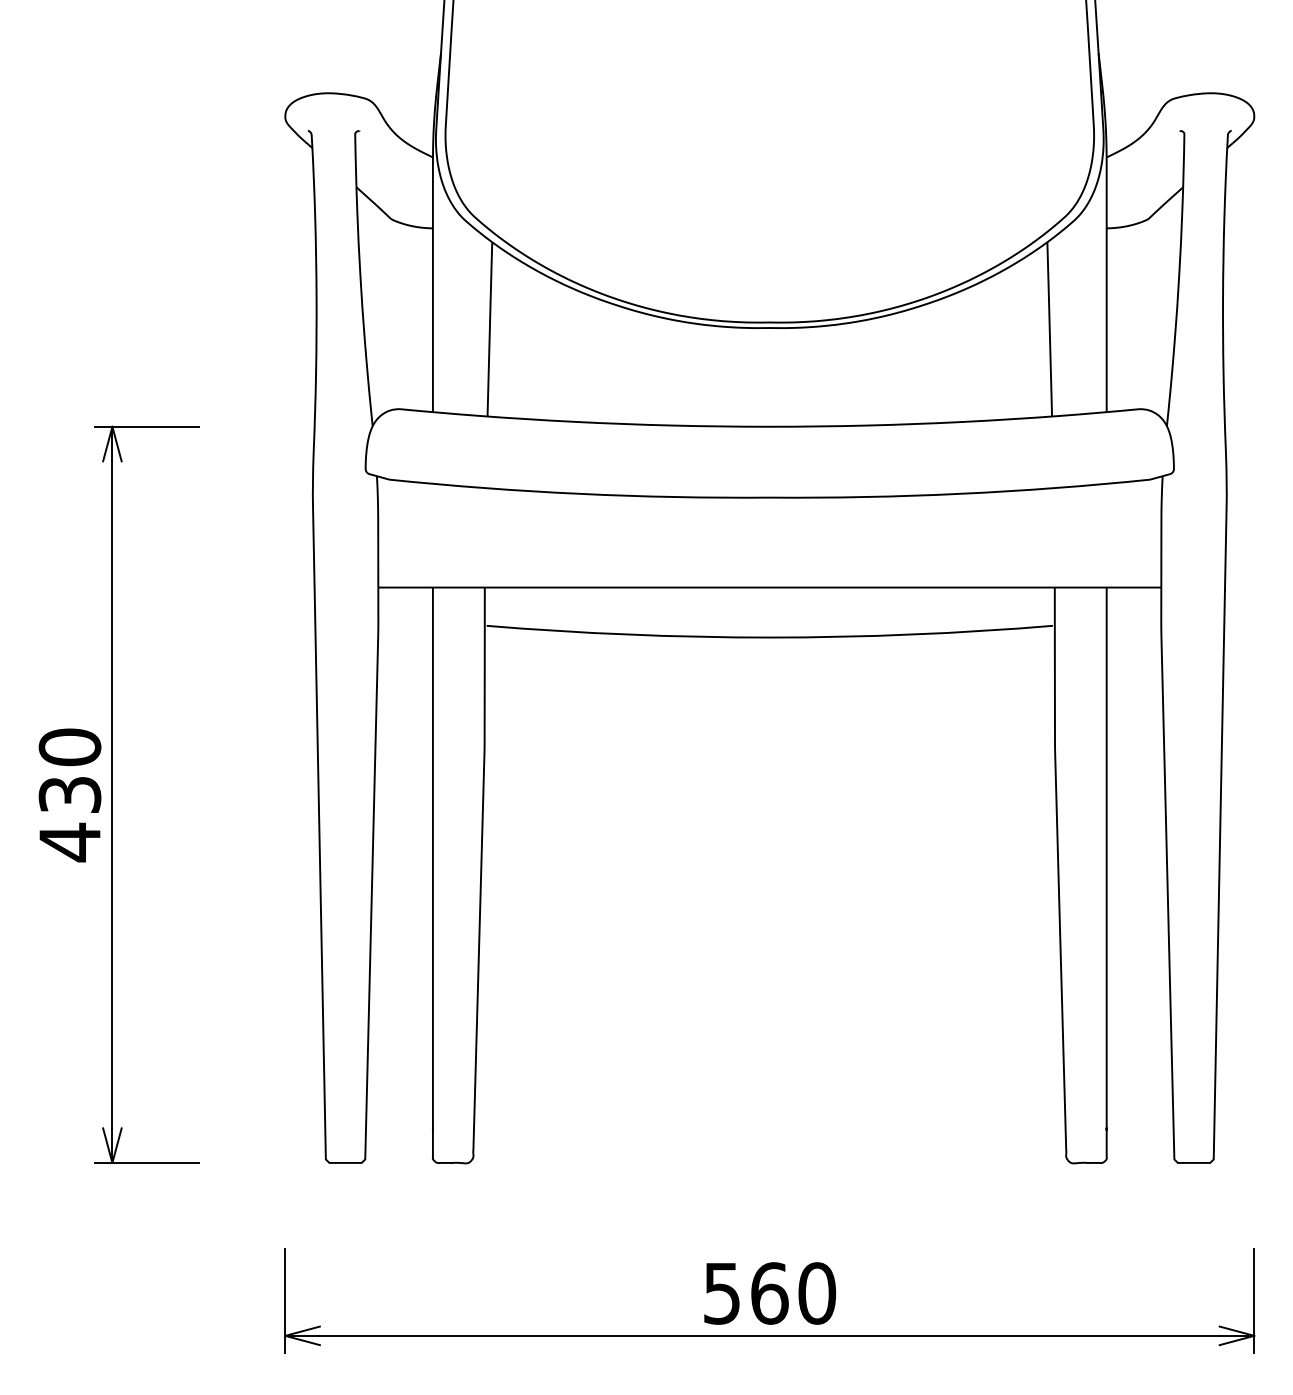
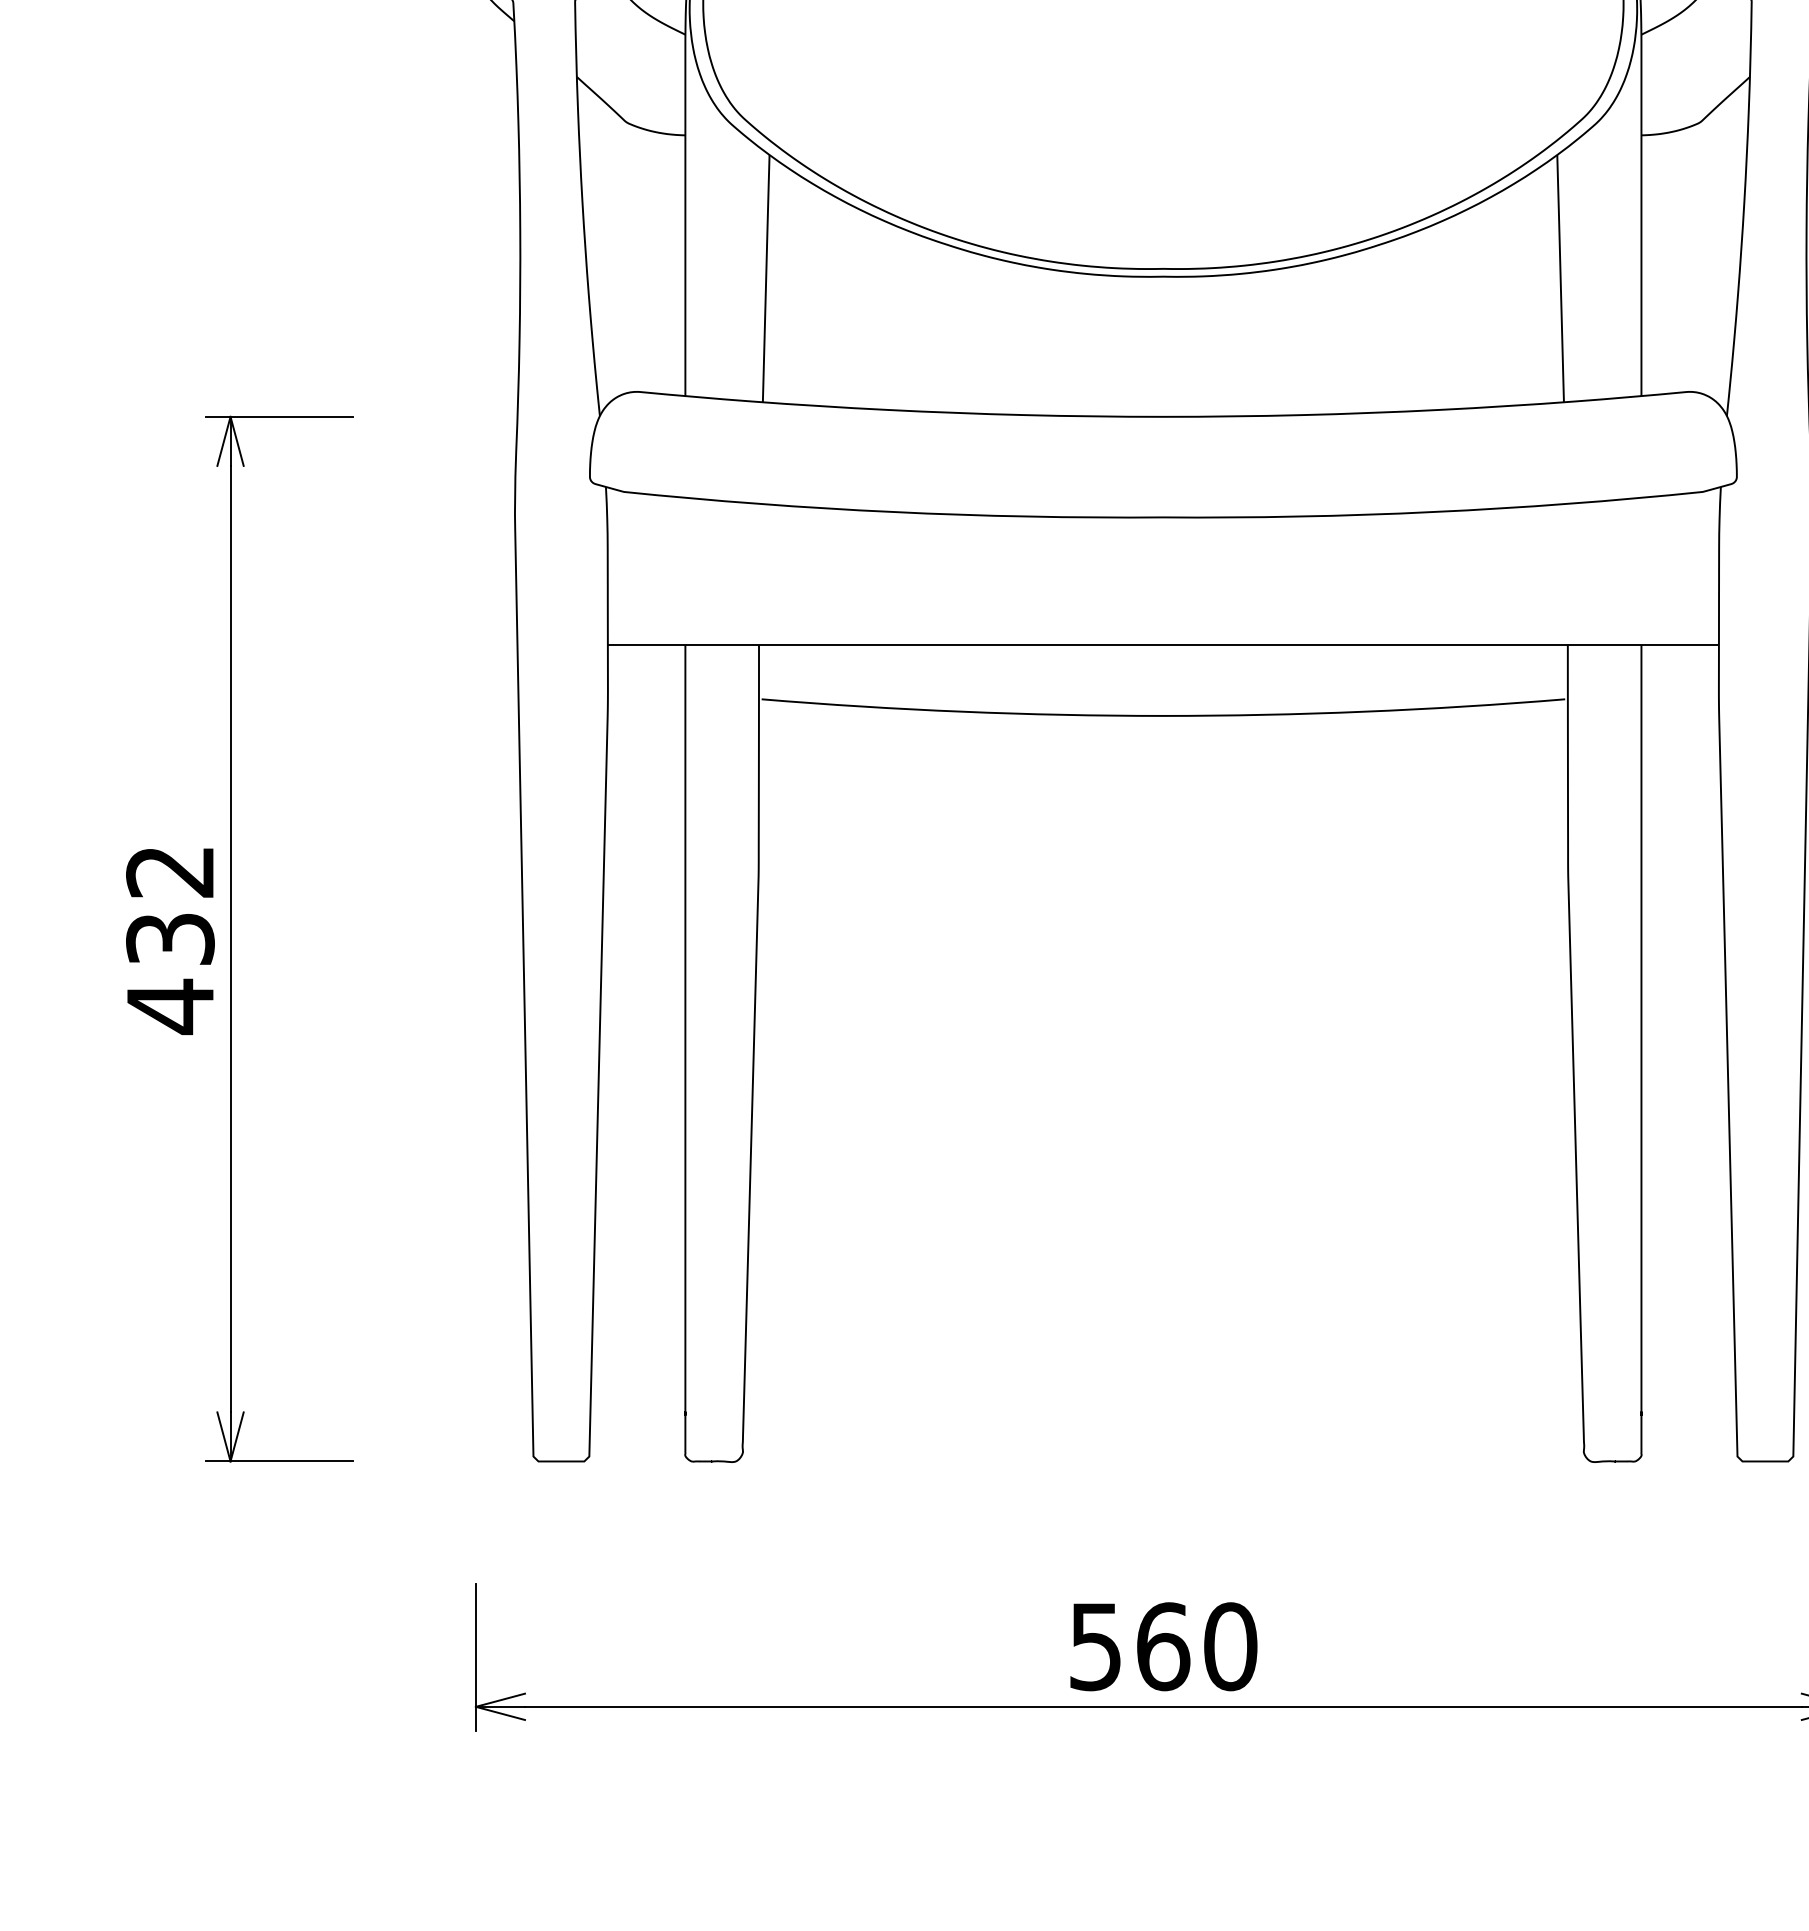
text: (69, 747) -> (169, 871), 430 -> 432

